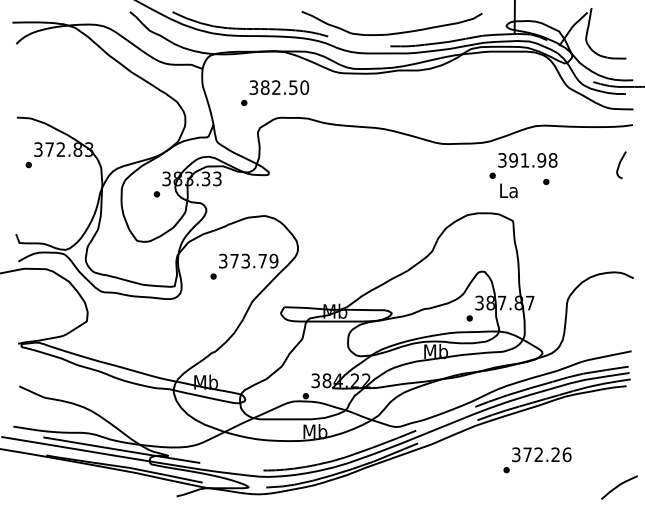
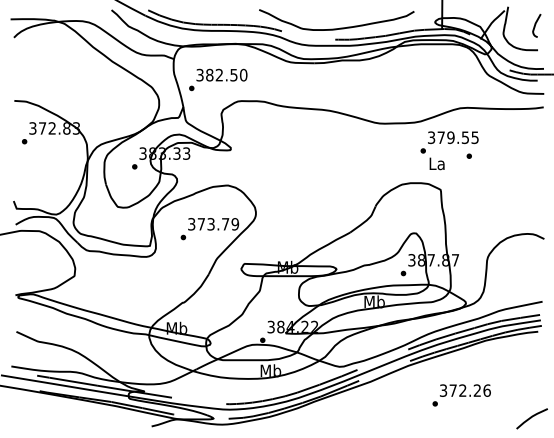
text: (275, 92) -> (218, 79), moved
text: (532, 160) -> (457, 137), 391.98 -> 379.55
curve: (621, 163) -> (536, 24), moved

